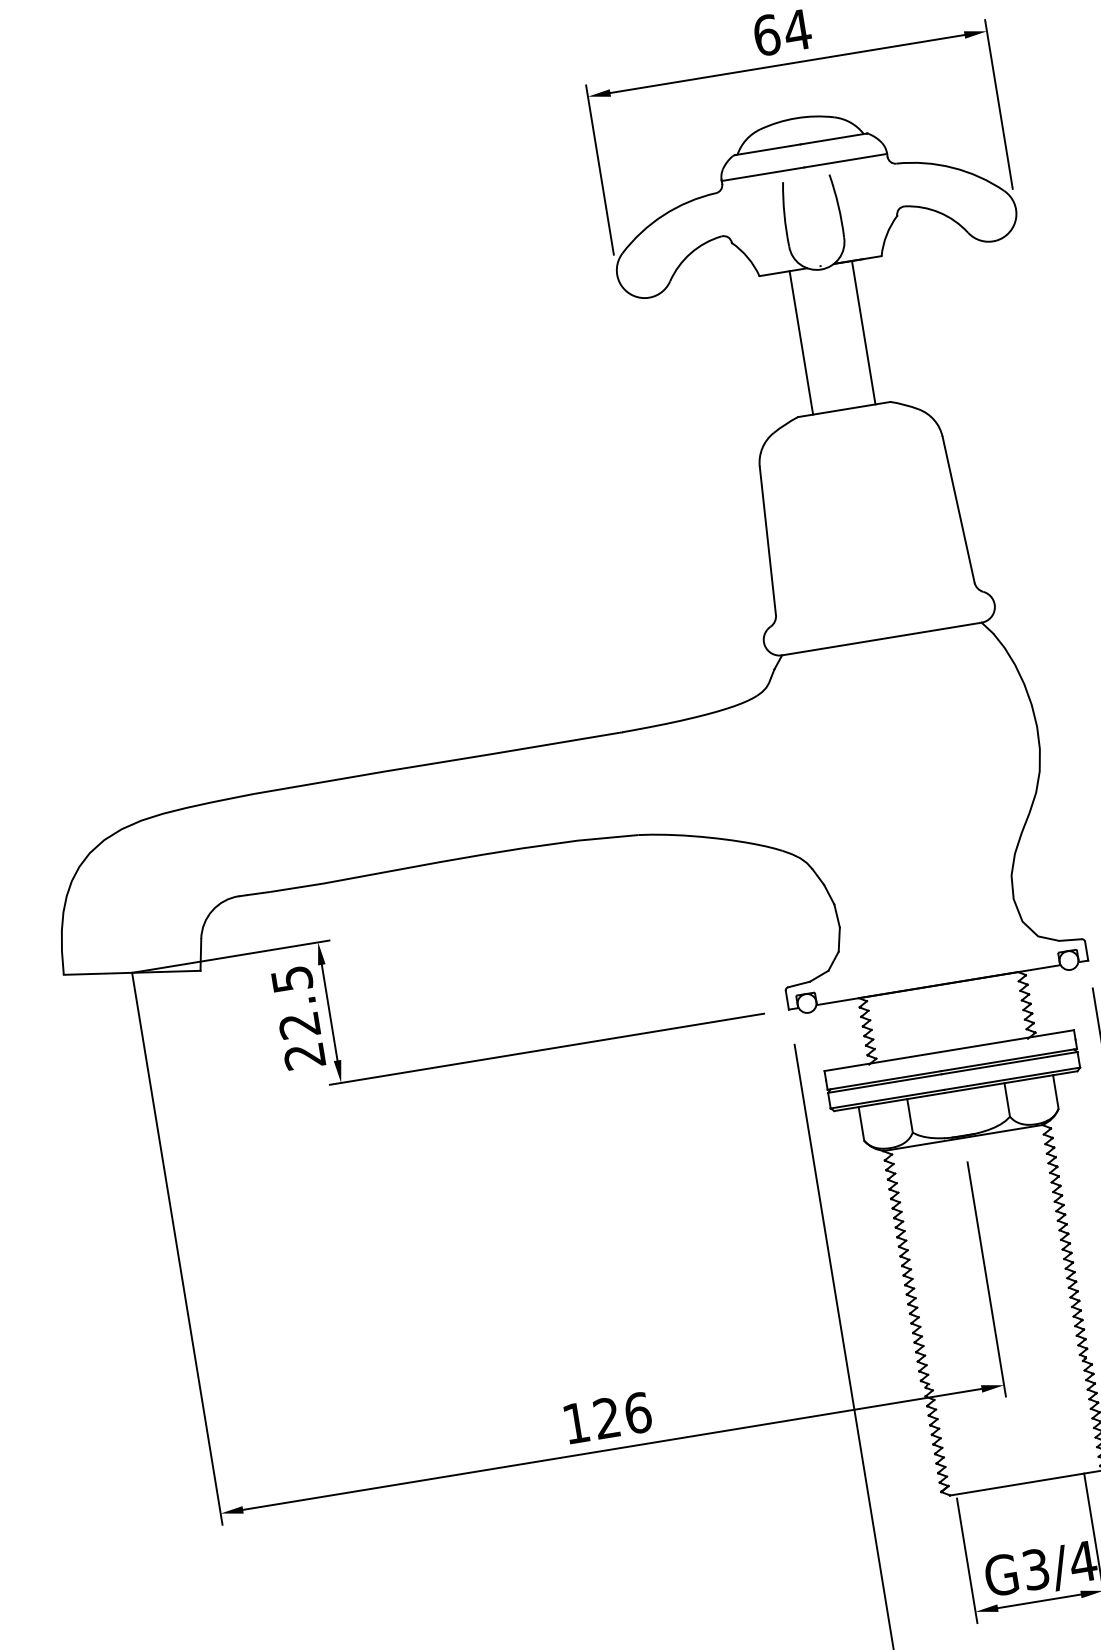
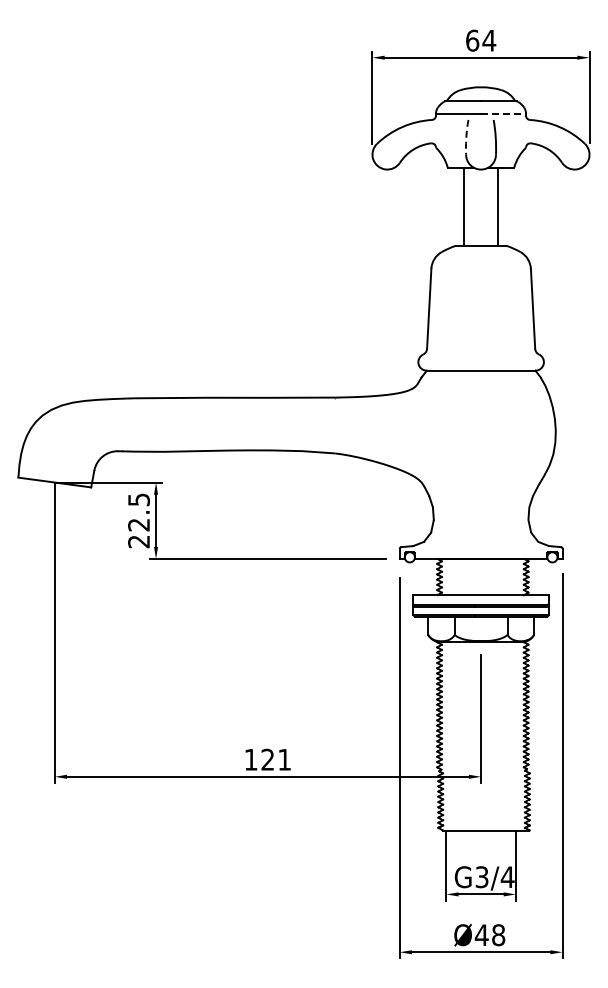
line: (847, 161) -> (504, 114), solid -> dashed
arc: (784, 214) -> (466, 137), solid -> dashed
text: (637, 1412) -> (284, 759), 126 -> 121

